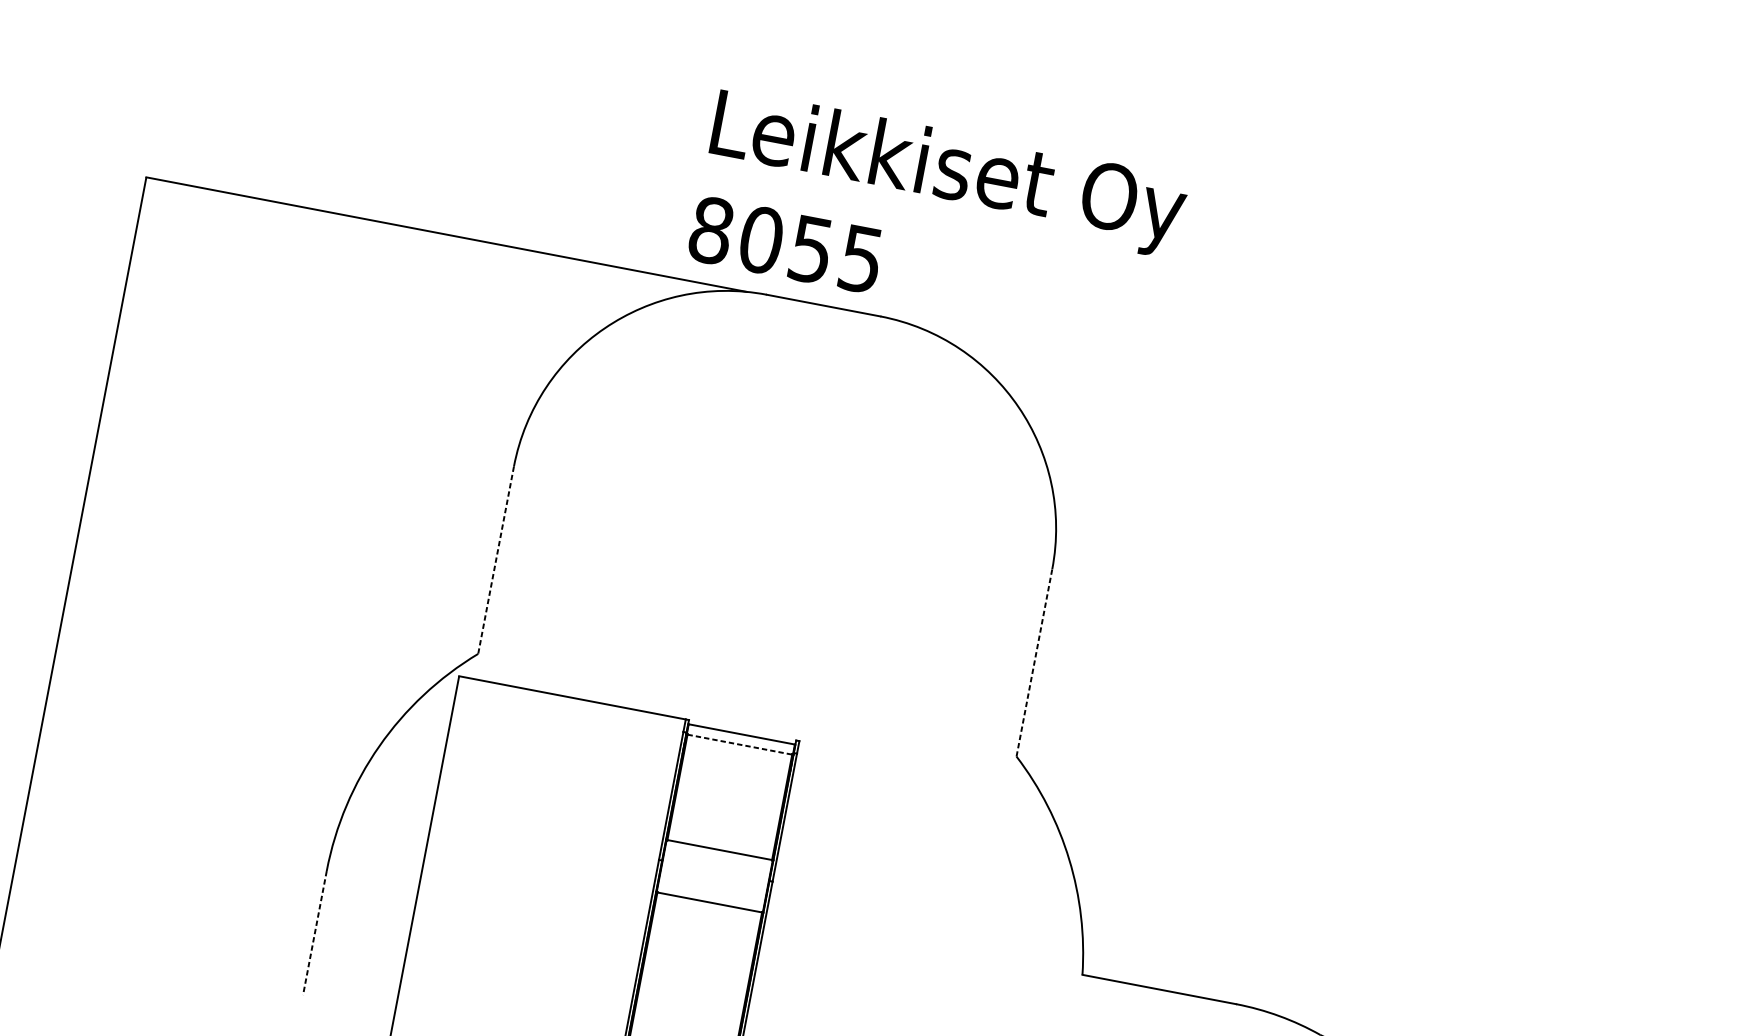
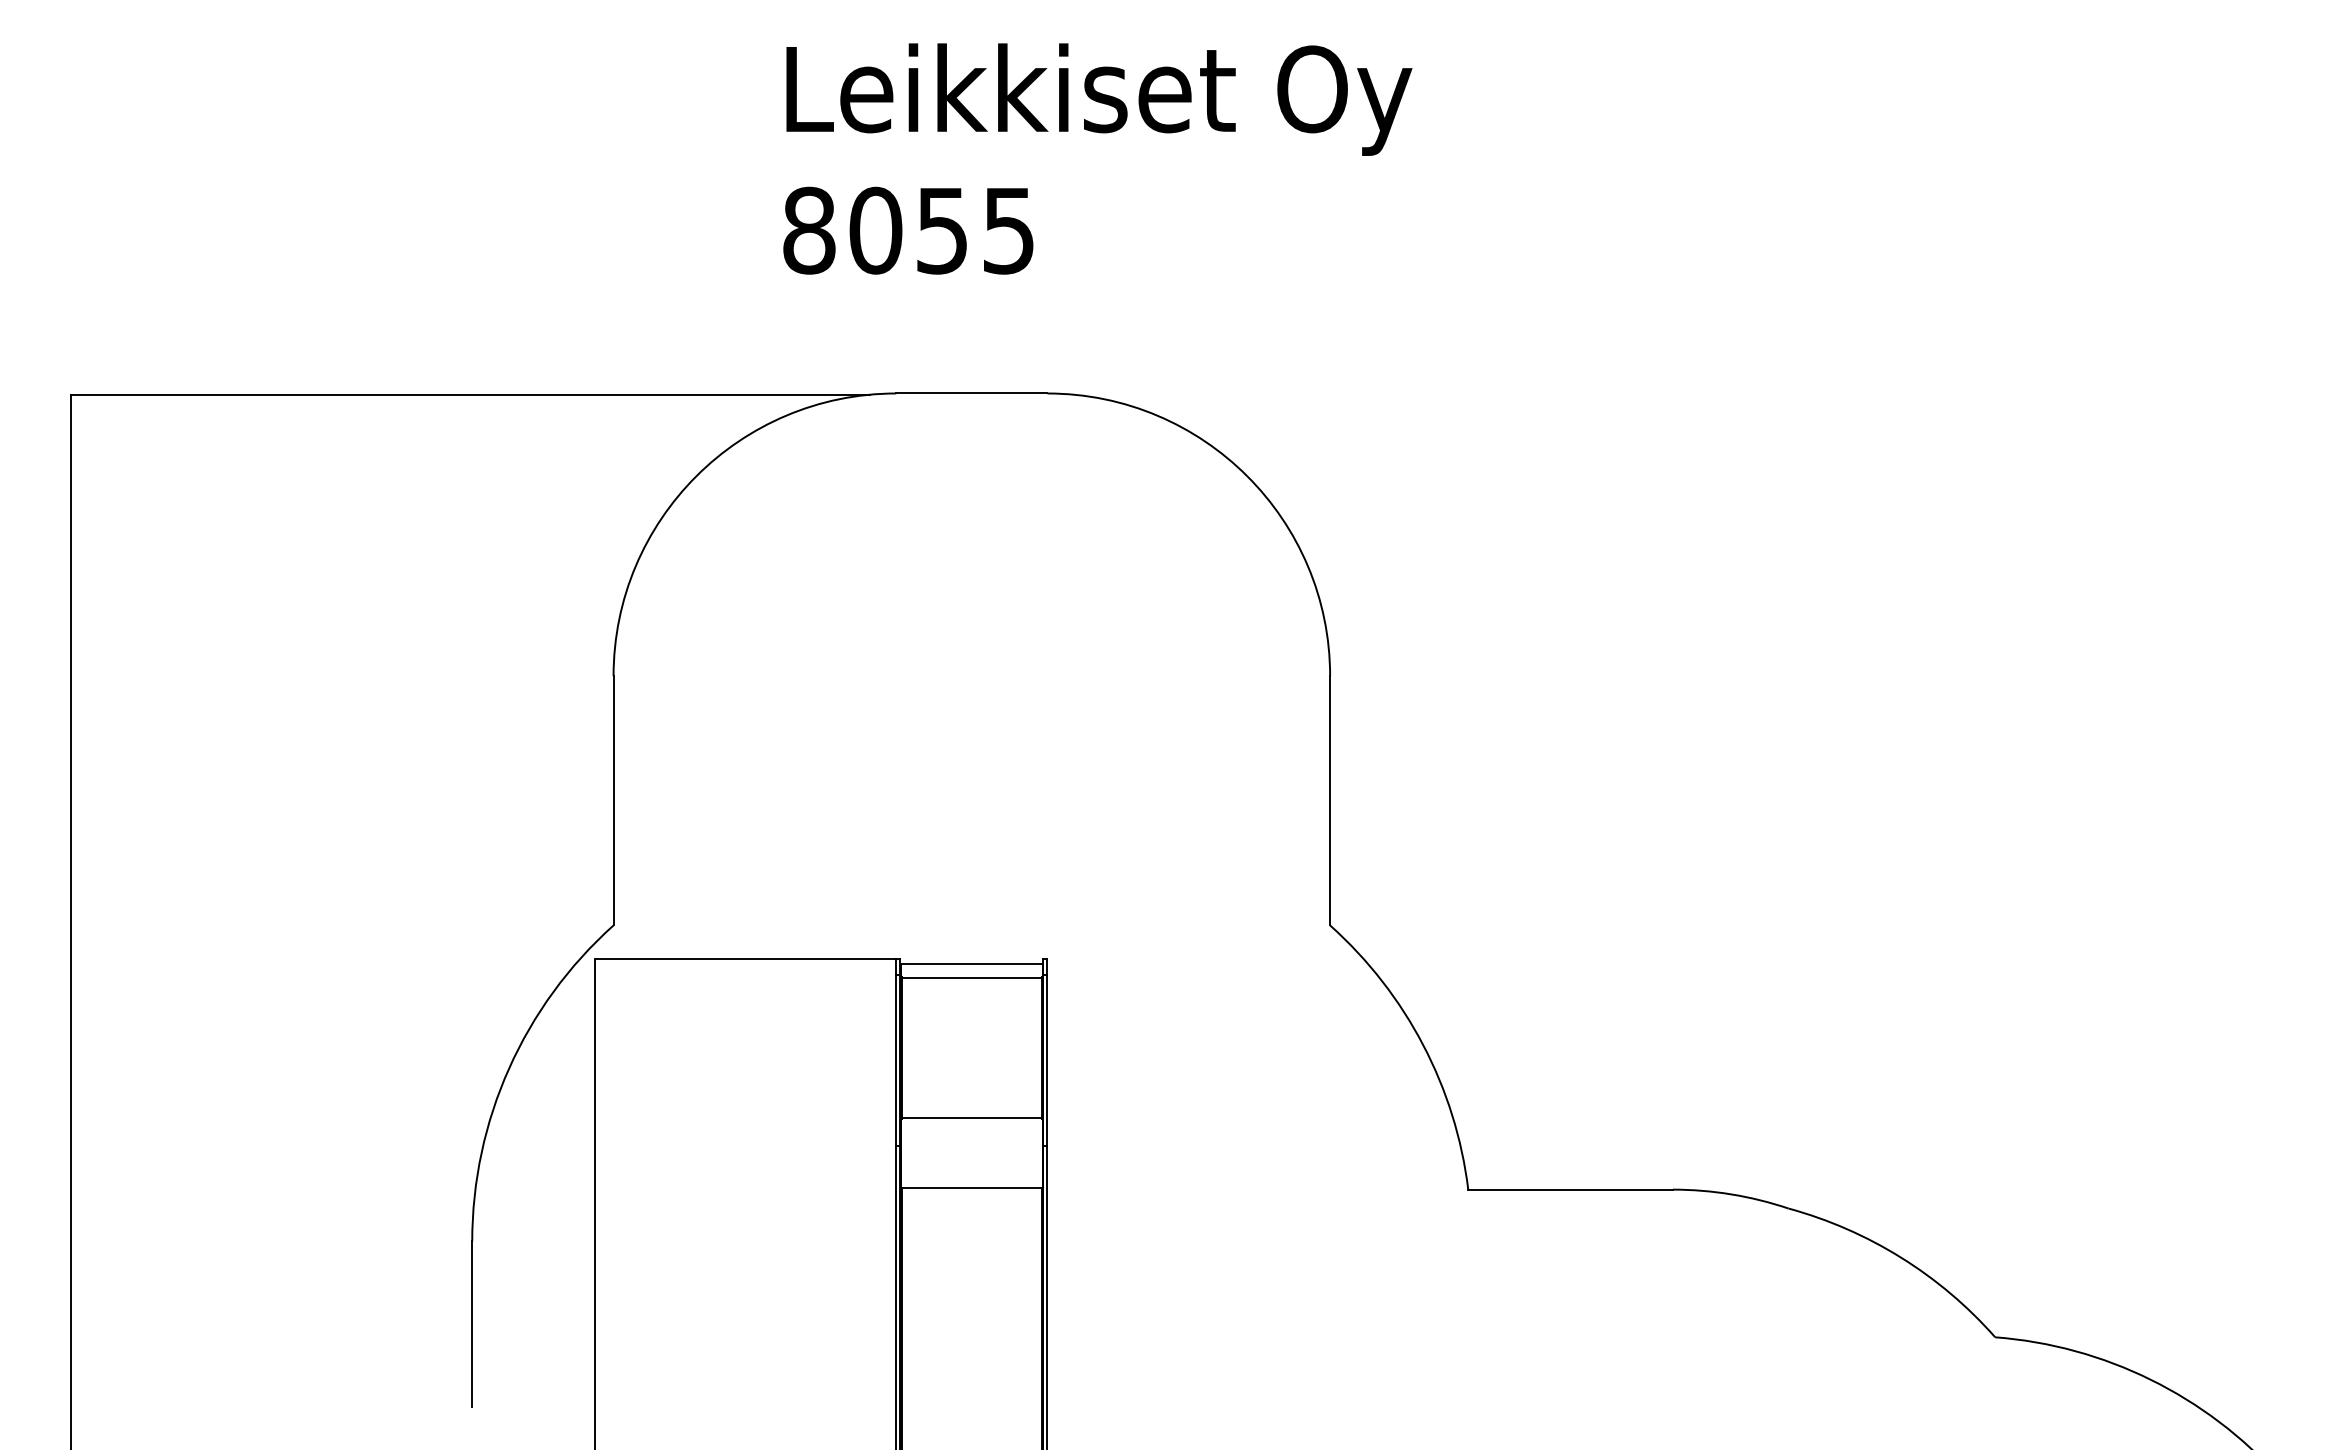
text: (938, 217) -> (1097, 158), moved
line: (496, 560) -> (613, 800), dashed -> solid
line: (1034, 662) -> (1330, 800), dashed -> solid
line: (739, 744) -> (971, 977), dashed -> solid
line: (315, 933) -> (472, 1324), dashed -> solid

